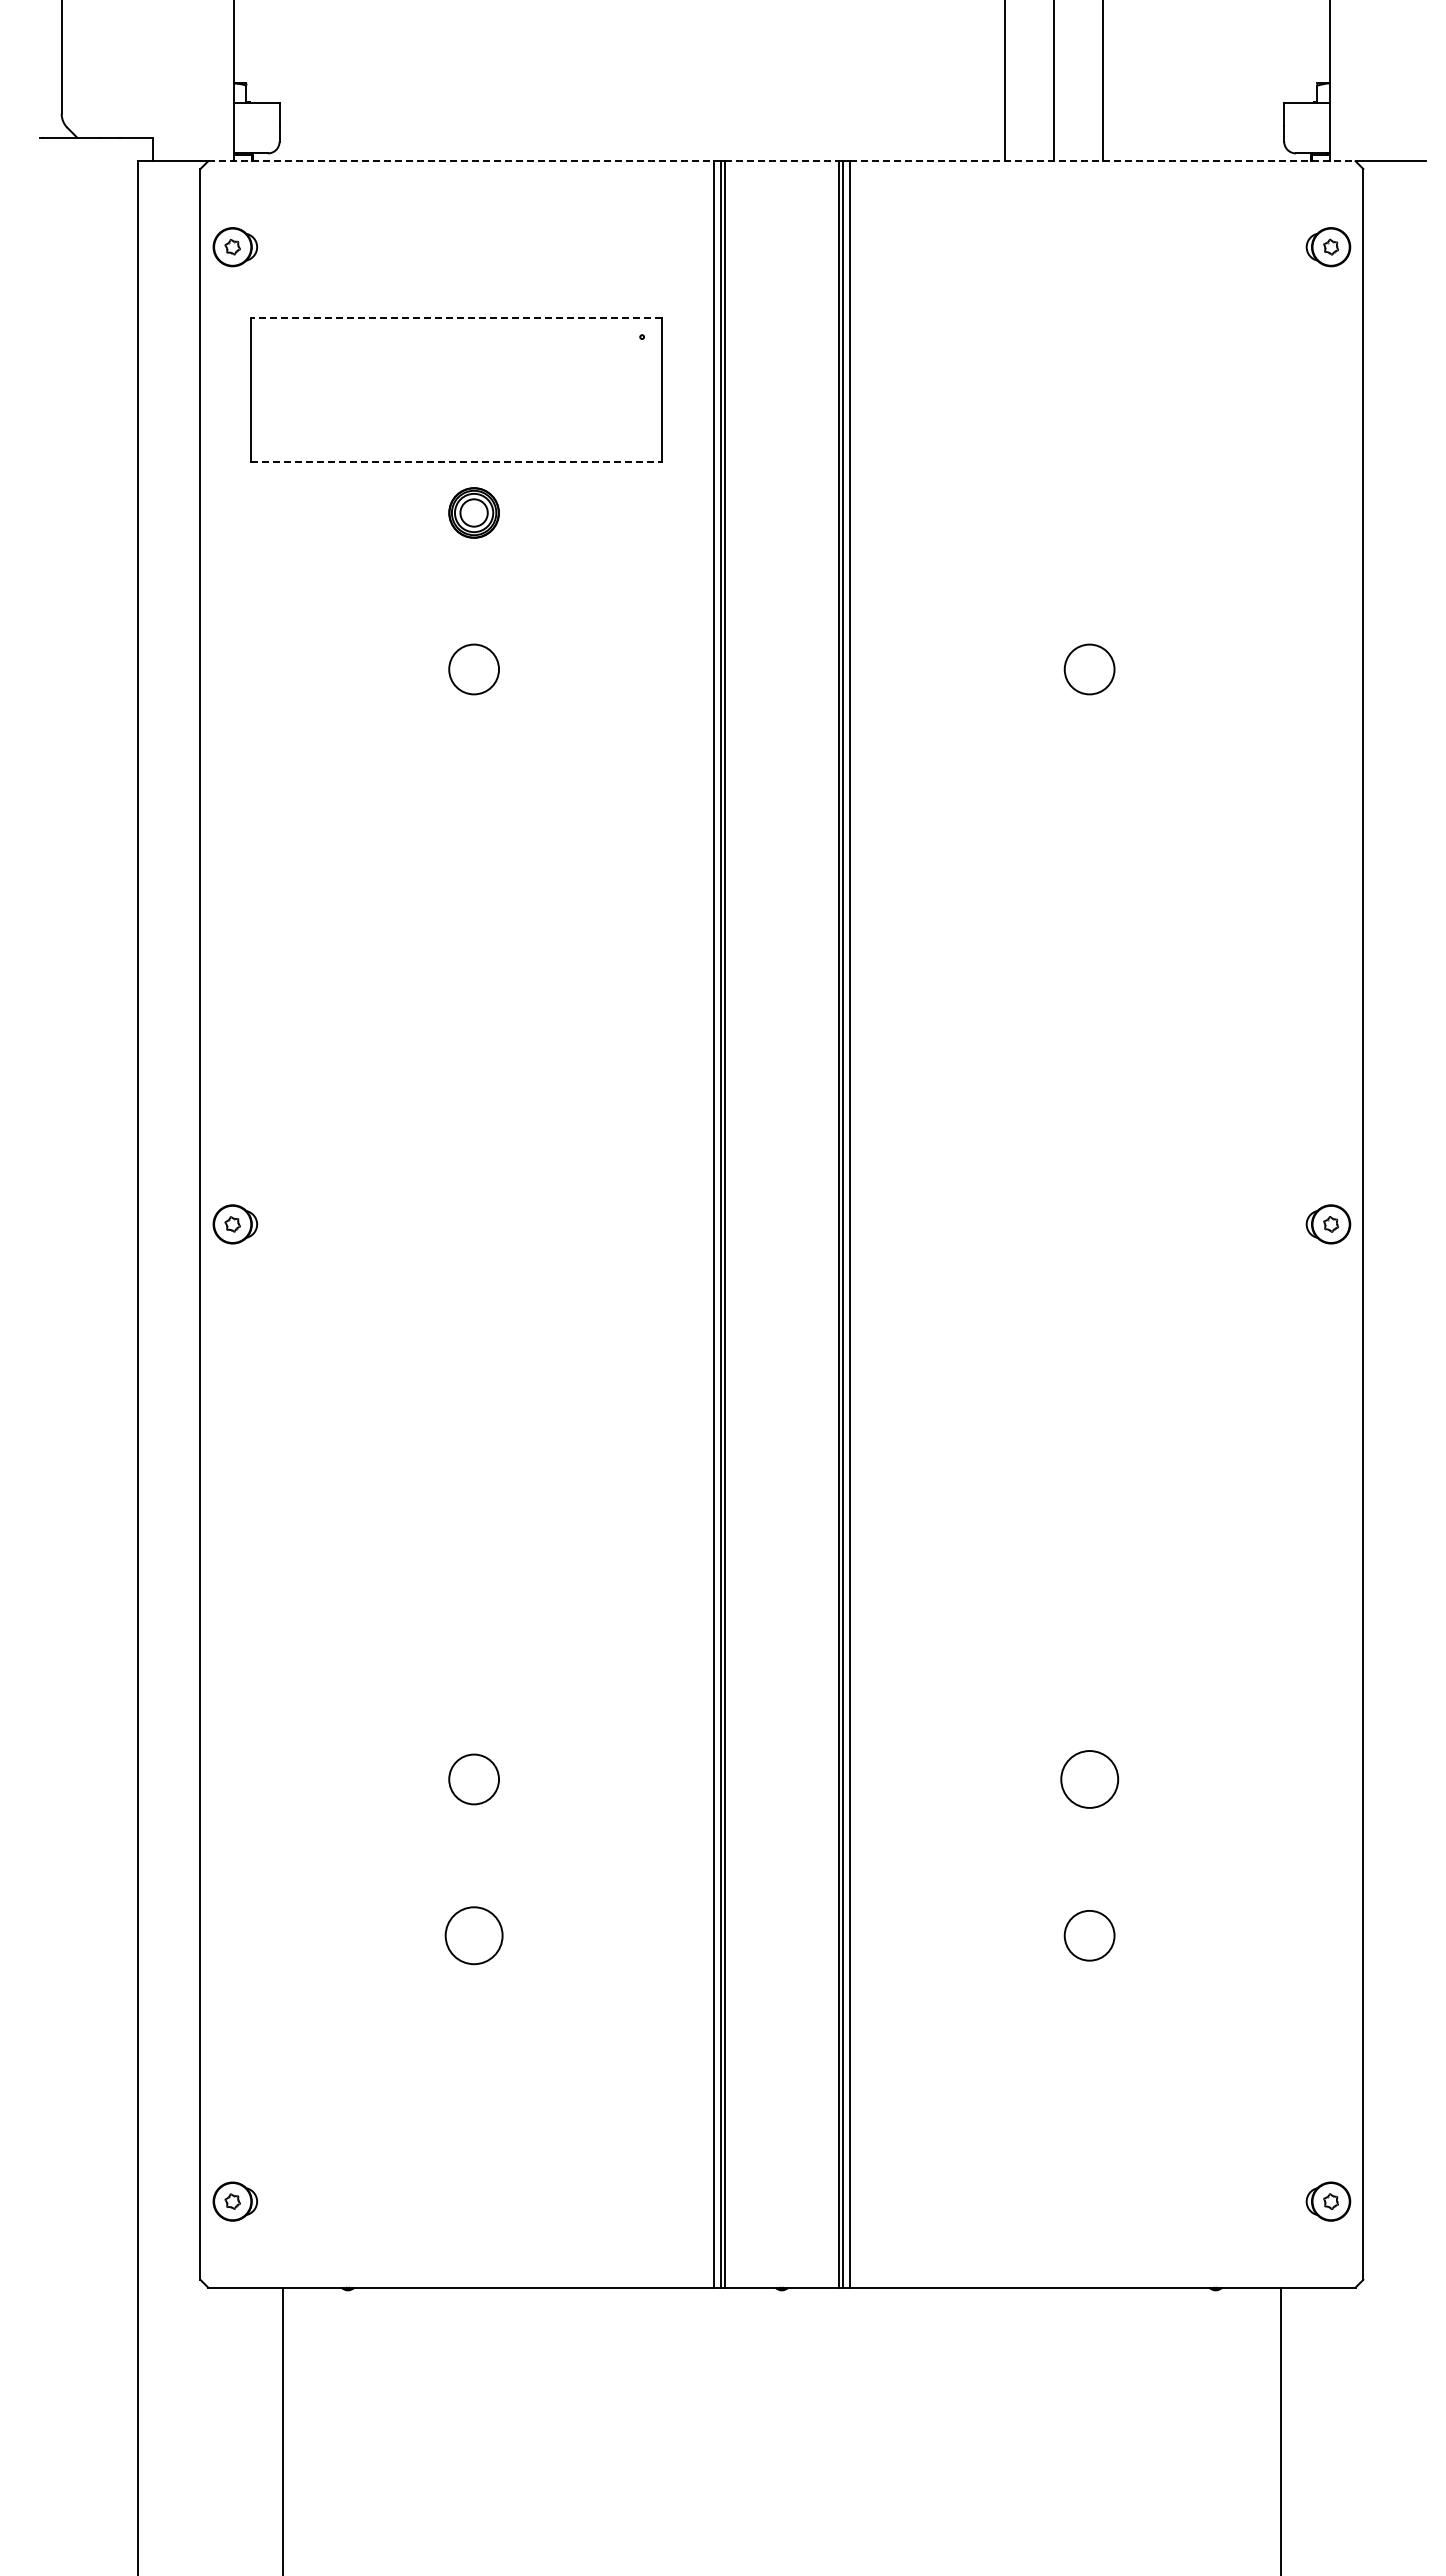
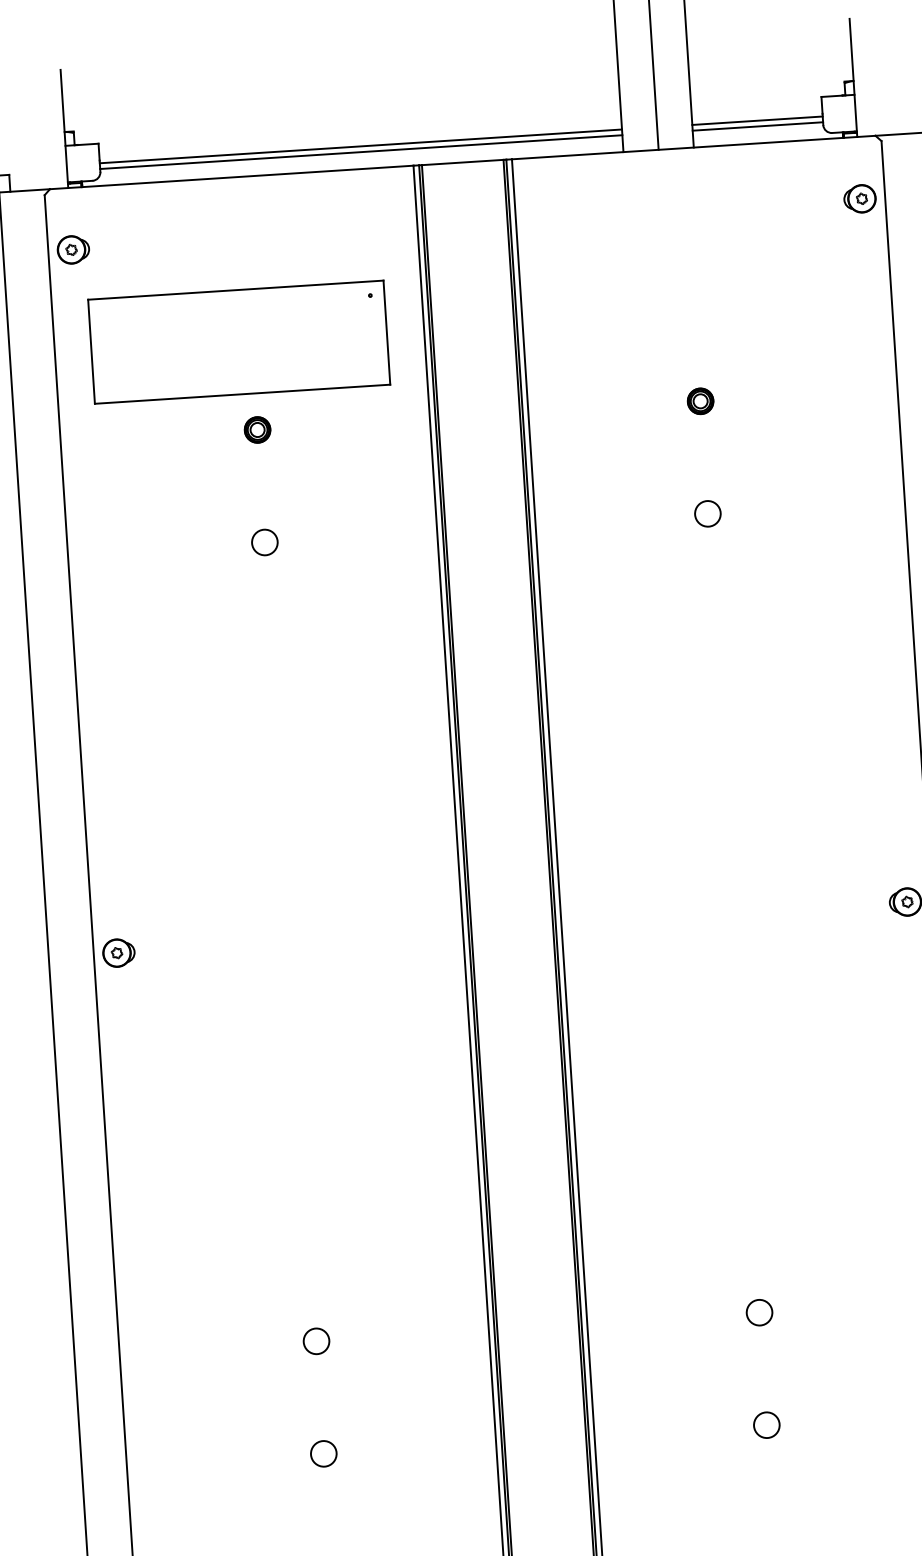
line: (642, 129) -> (360, 146), added
line: (1193, 129) -> (757, 120), added
line: (642, 137) -> (361, 151), added
line: (1193, 137) -> (757, 126), added
line: (460, 161) -> (231, 177), dashed -> solid
line: (781, 161) -> (462, 162), dashed -> solid
line: (1102, 161) -> (693, 147), dashed -> solid
line: (456, 317) -> (235, 290), dashed -> solid
line: (457, 462) -> (243, 394), dashed -> solid
part: (473, 512) -> (257, 429), size x0.71
part: (1089, 512) -> (700, 400), added
circle: (473, 668) -> (264, 541), size x0.71
circle: (1089, 668) -> (707, 513), size x0.71
circle: (473, 1779) -> (316, 1341), size x0.71
circle: (1089, 1779) -> (759, 1312), size x0.62
circle: (473, 1935) -> (323, 1453), size x0.62
circle: (1089, 1935) -> (766, 1424), size x0.71

